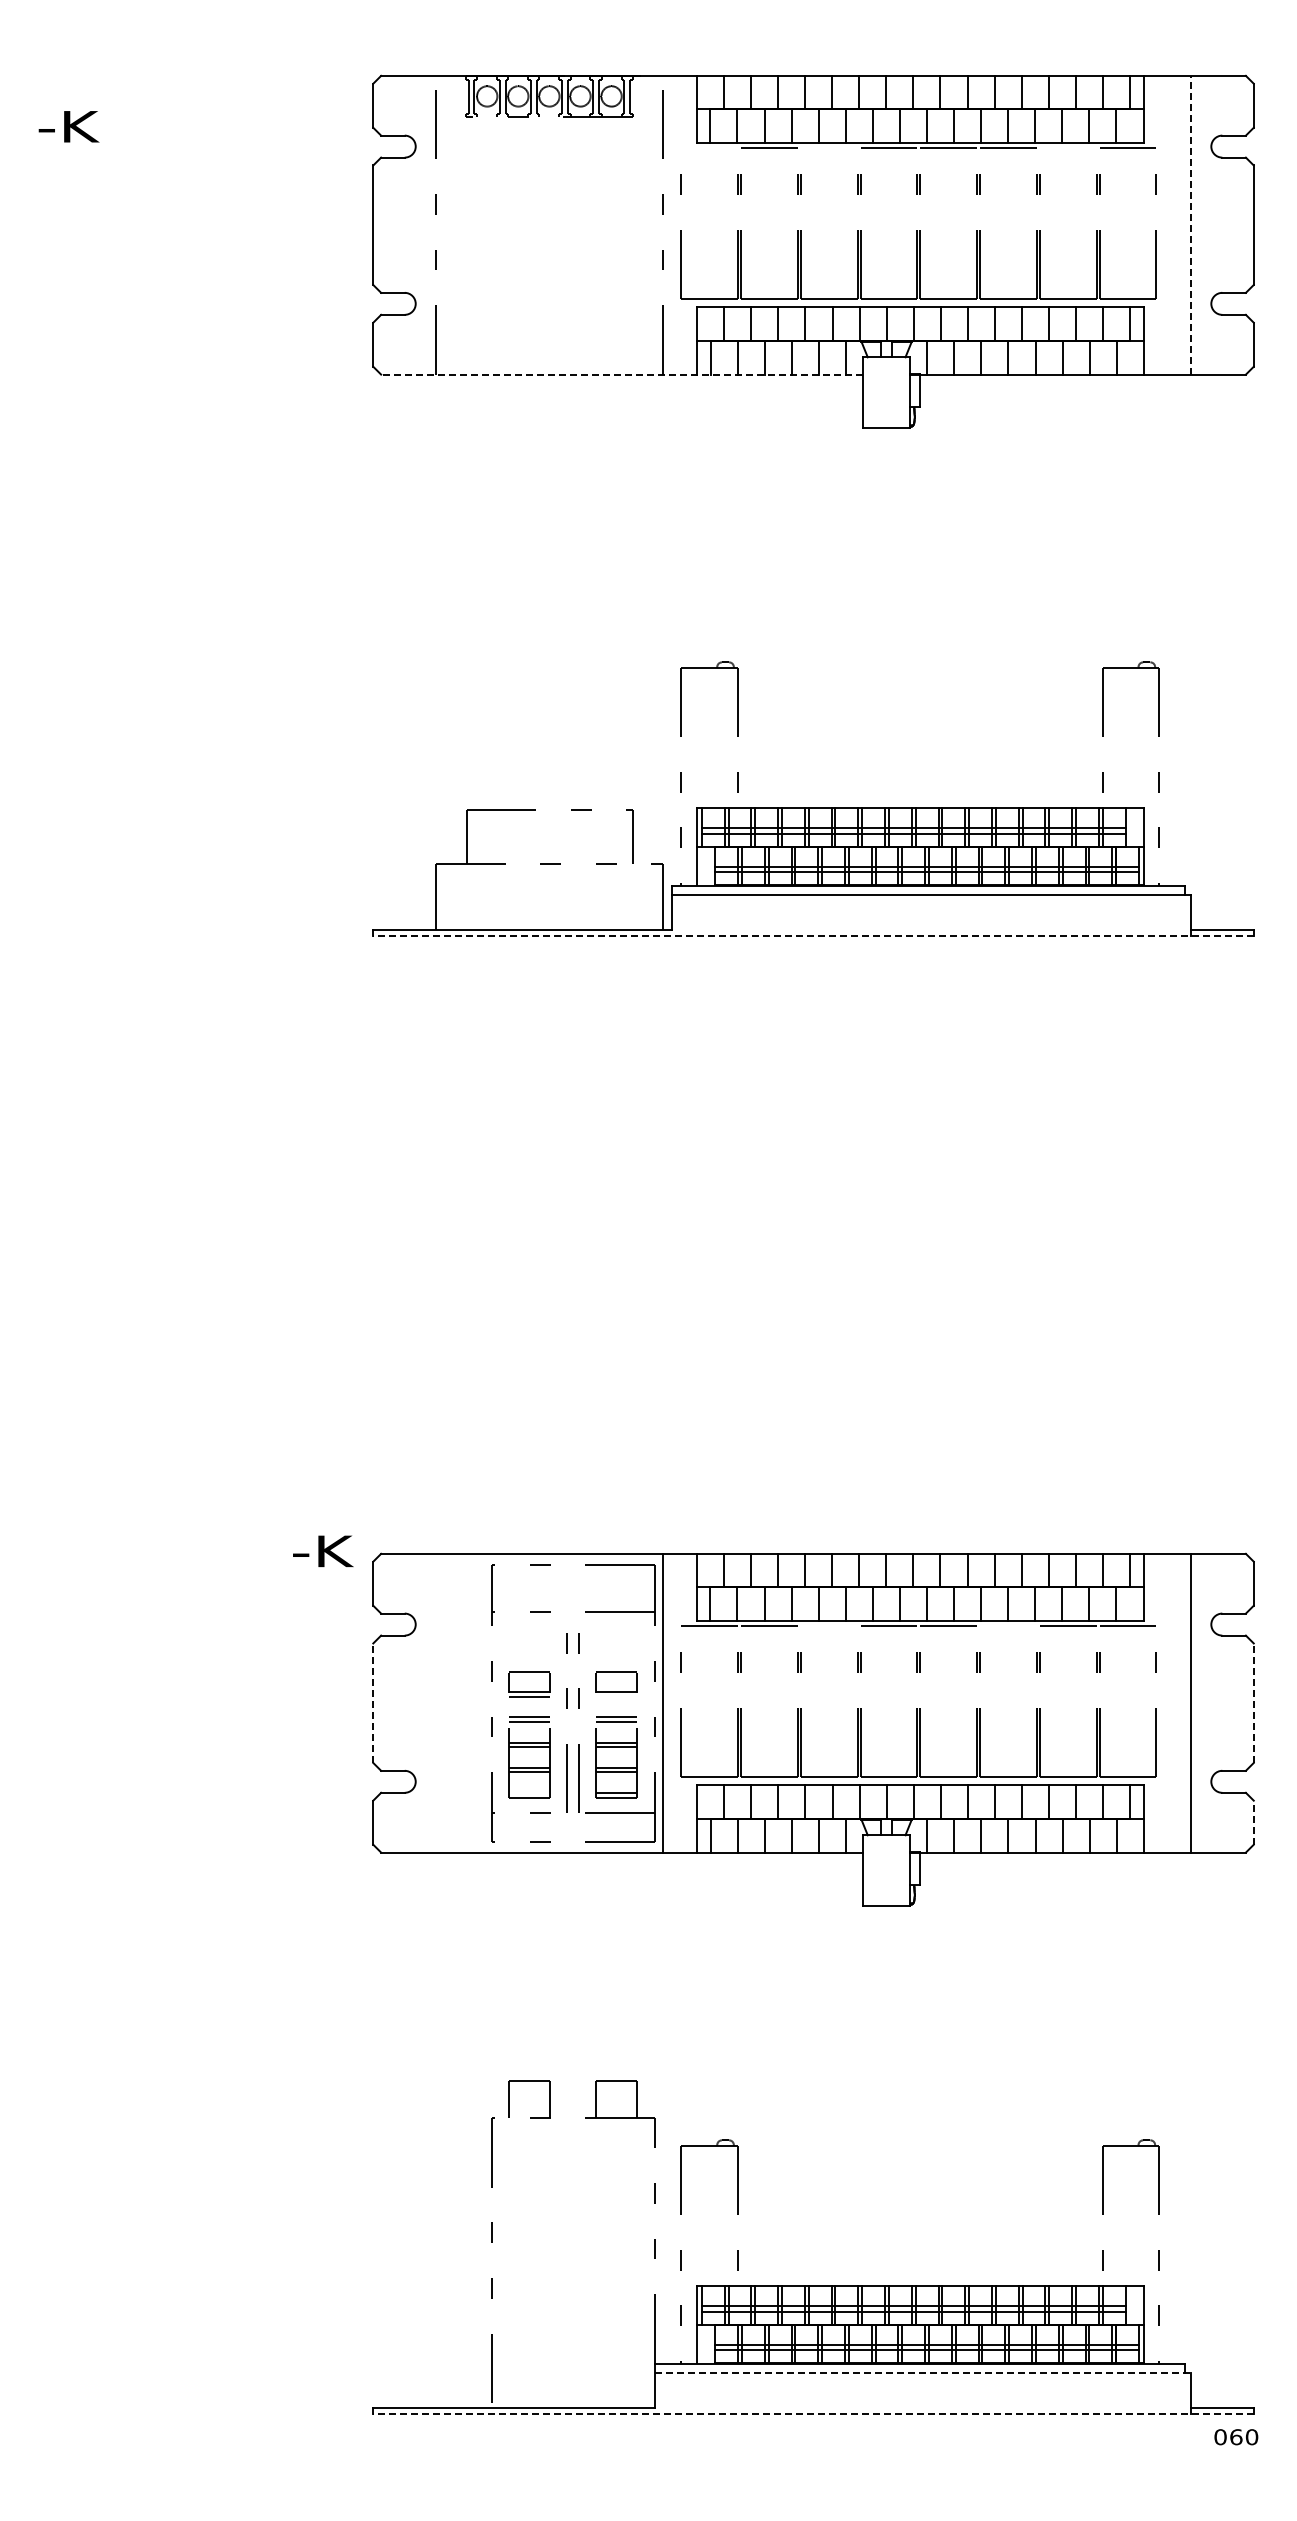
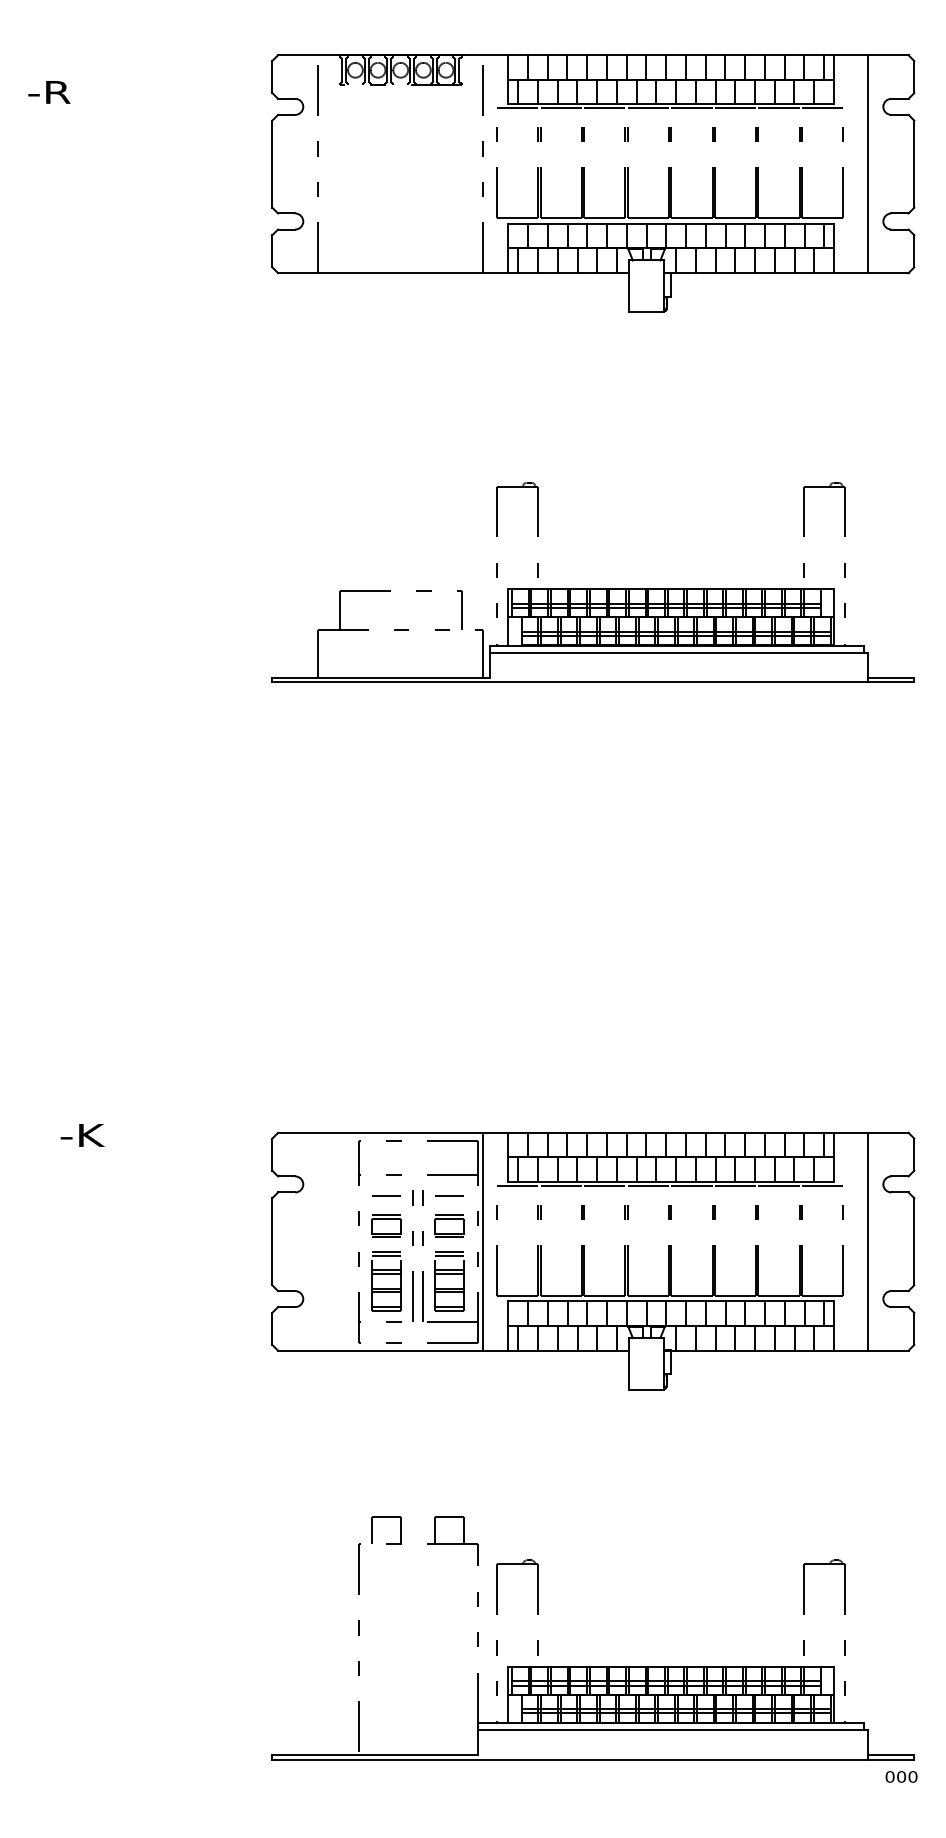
text: (68, 126) -> (50, 92), -K -> -R
line: (709, 148) -> (517, 108), added
line: (828, 148) -> (604, 108), added
line: (1067, 148) -> (778, 108), added
line: (1190, 224) -> (868, 163), dashed -> solid
line: (622, 374) -> (454, 273), dashed -> solid
line: (813, 935) -> (593, 682), dashed -> solid
text: (323, 1550) -> (82, 1134), moved
line: (828, 1626) -> (604, 1185), added
line: (1008, 1626) -> (735, 1185), added
line: (529, 1639) -> (386, 1195), added
line: (616, 1639) -> (449, 1195), added
line: (529, 1667) -> (386, 1215), added
line: (615, 1667) -> (448, 1215), added
line: (615, 1696) -> (448, 1236), added
line: (373, 1703) -> (272, 1241), dashed -> solid
line: (1253, 1703) -> (914, 1241), dashed -> solid
line: (529, 1792) -> (386, 1306), added
line: (1253, 1822) -> (914, 1328), dashed -> solid
line: (923, 2373) -> (673, 1730), dashed -> solid
line: (813, 2413) -> (593, 1759), dashed -> solid
text: (1236, 2436) -> (901, 1776), 060 -> 000

